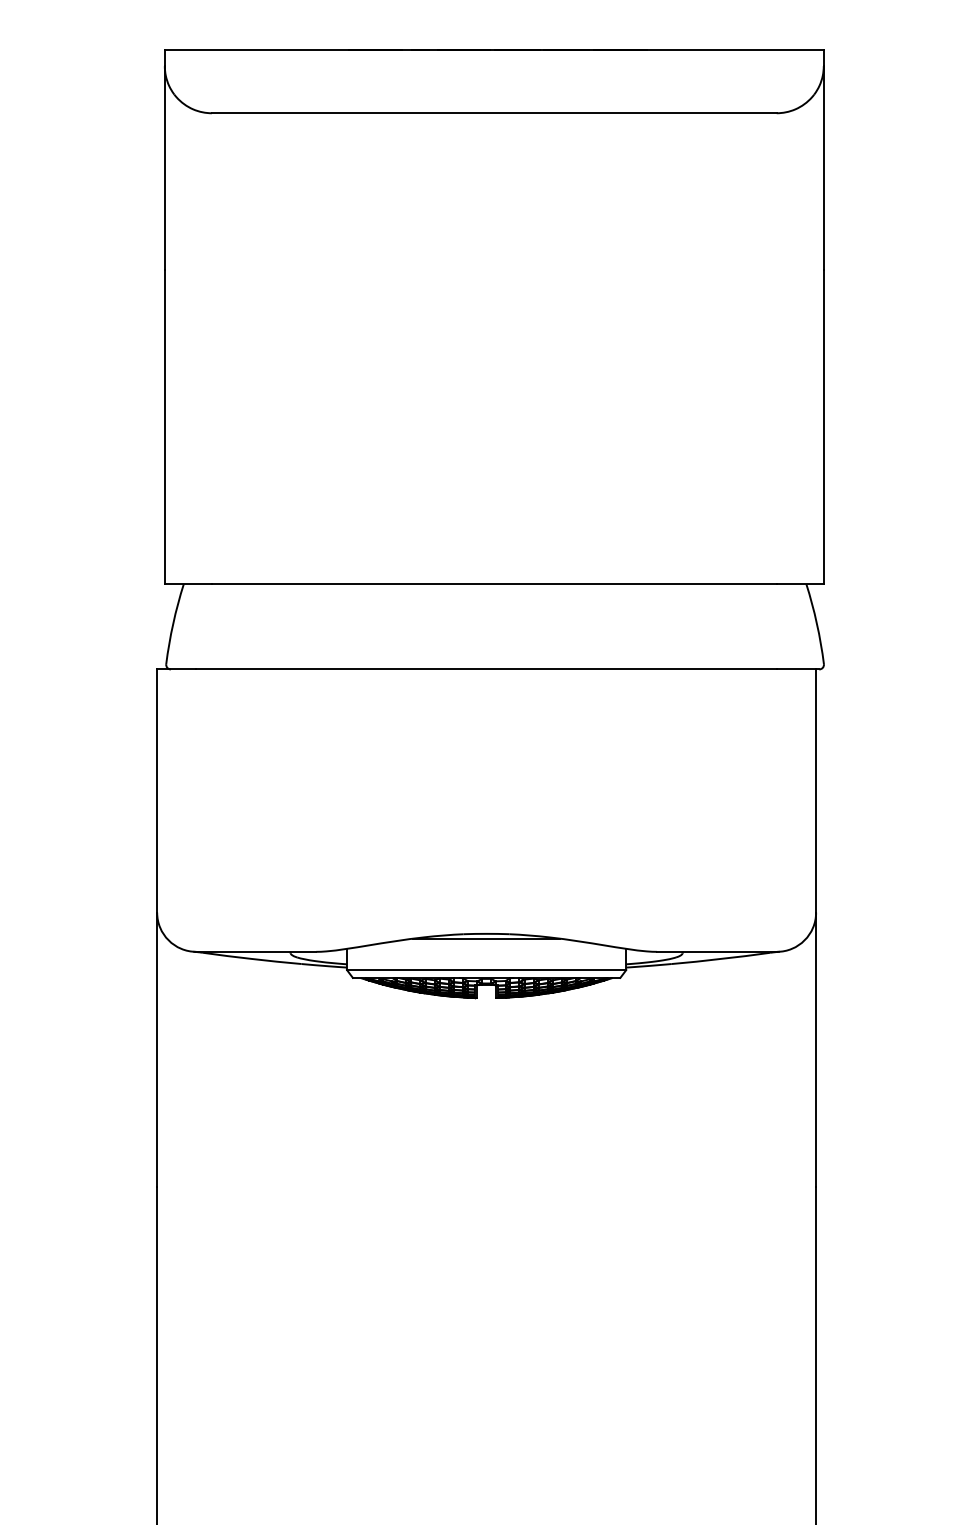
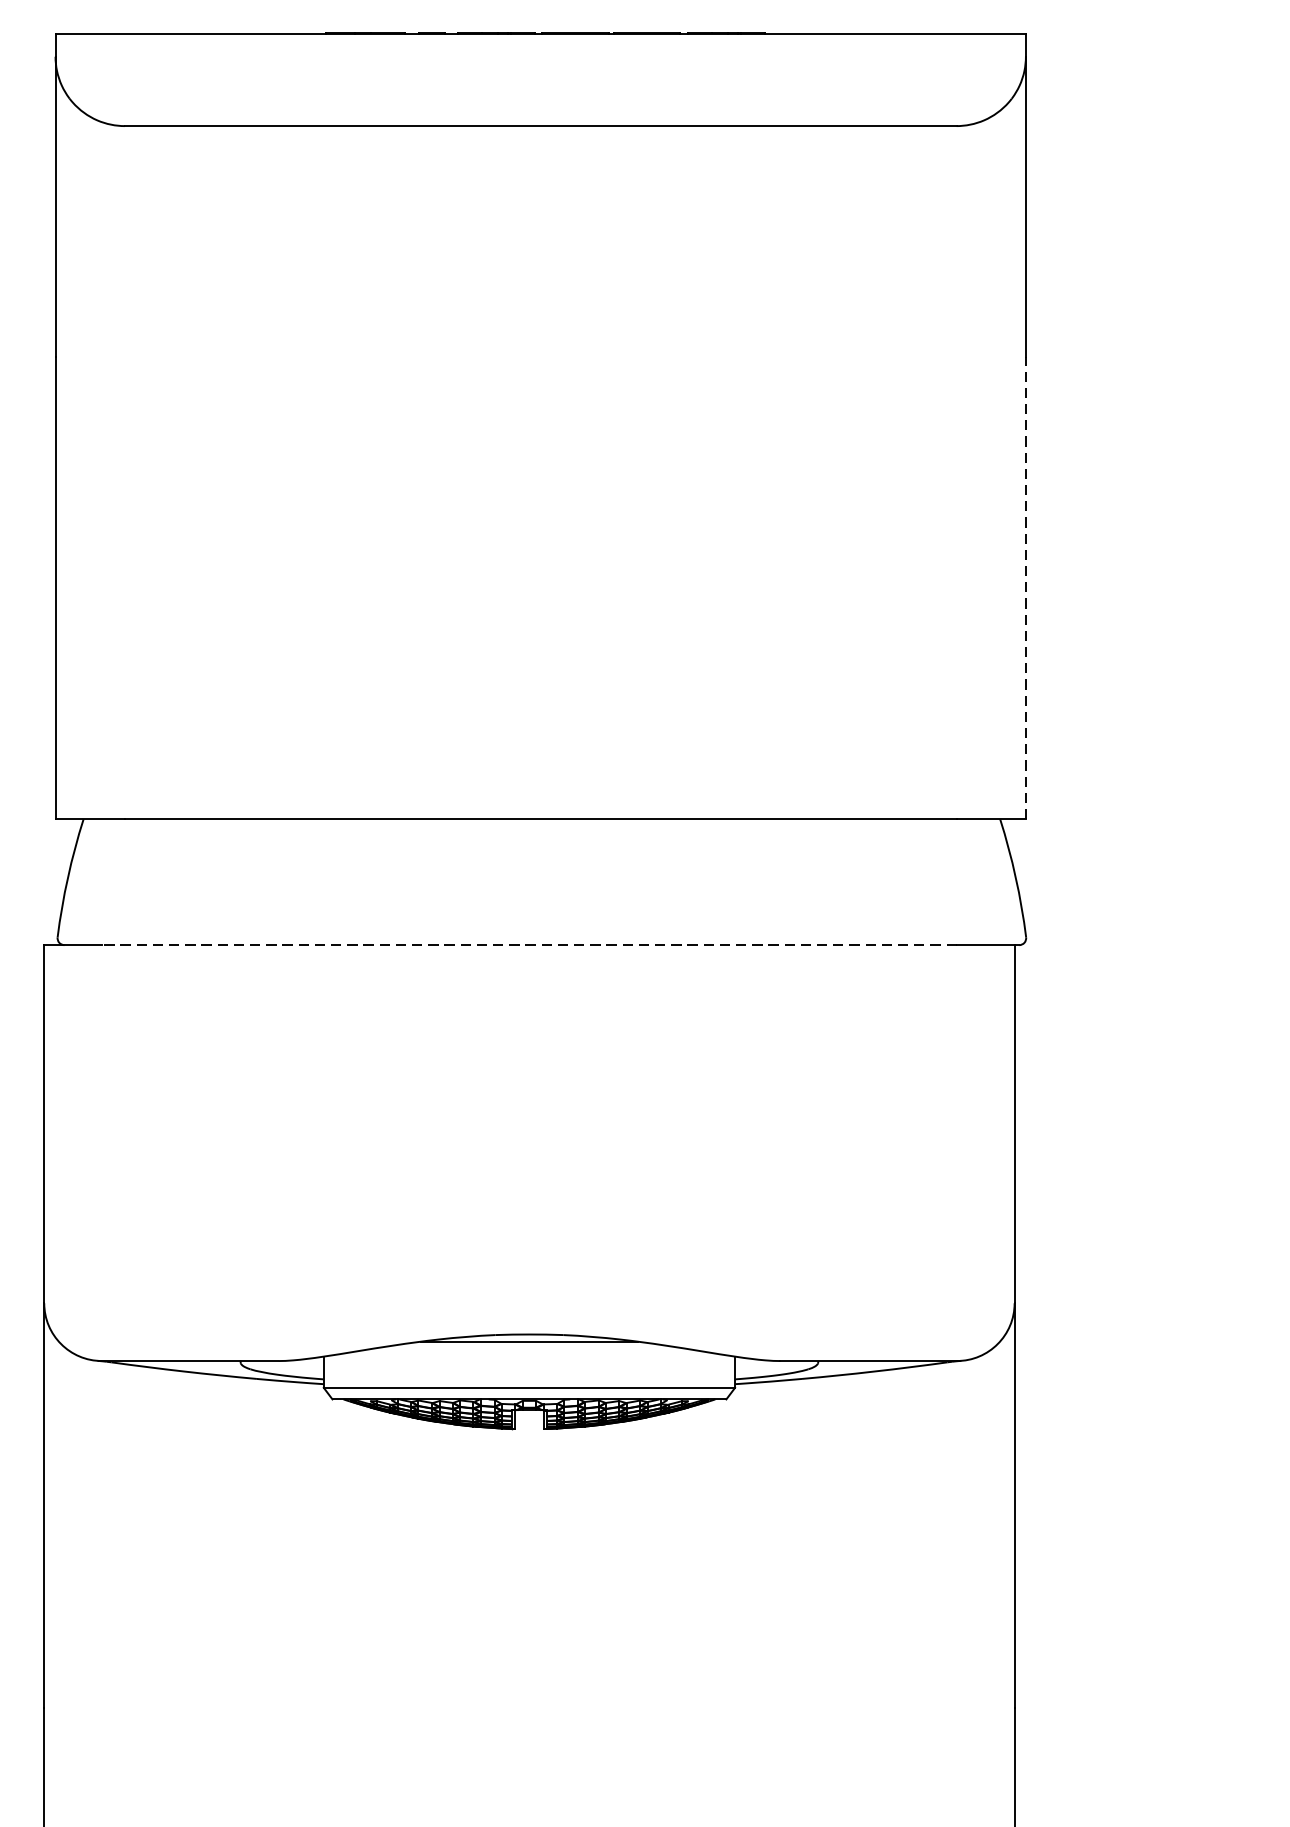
line: (823, 427) -> (1025, 588), solid -> dashed
line: (486, 669) -> (529, 945), solid -> dashed

